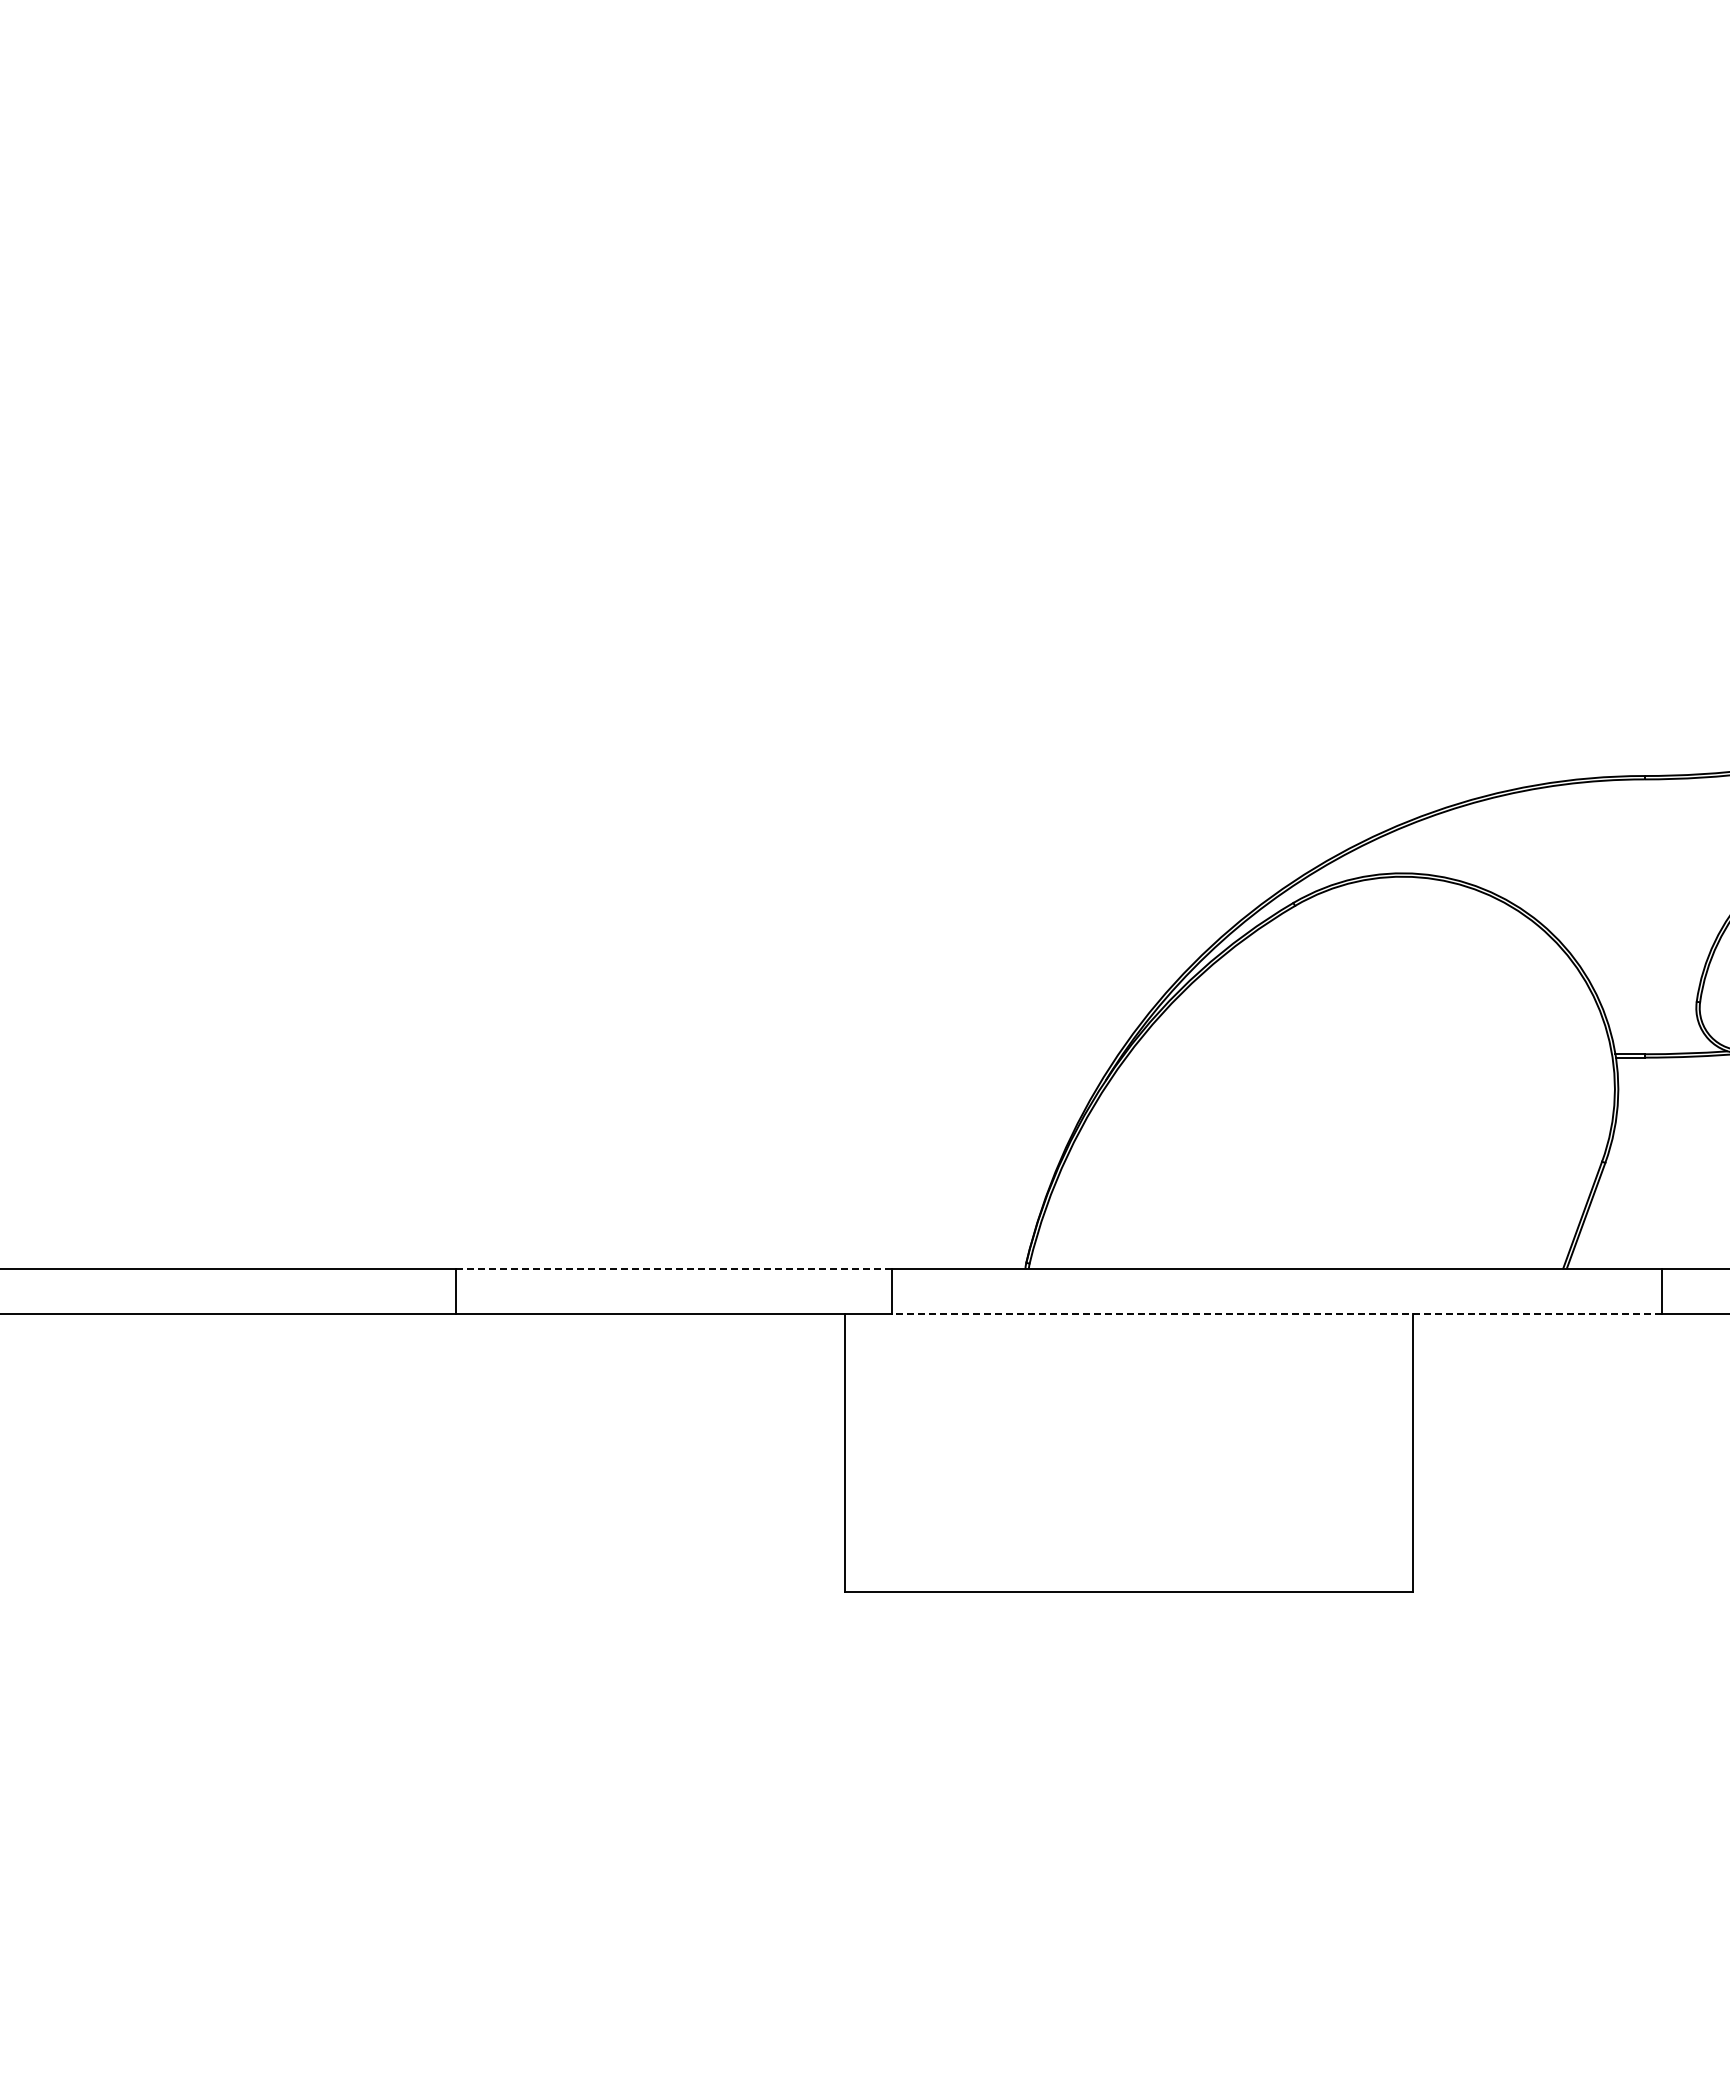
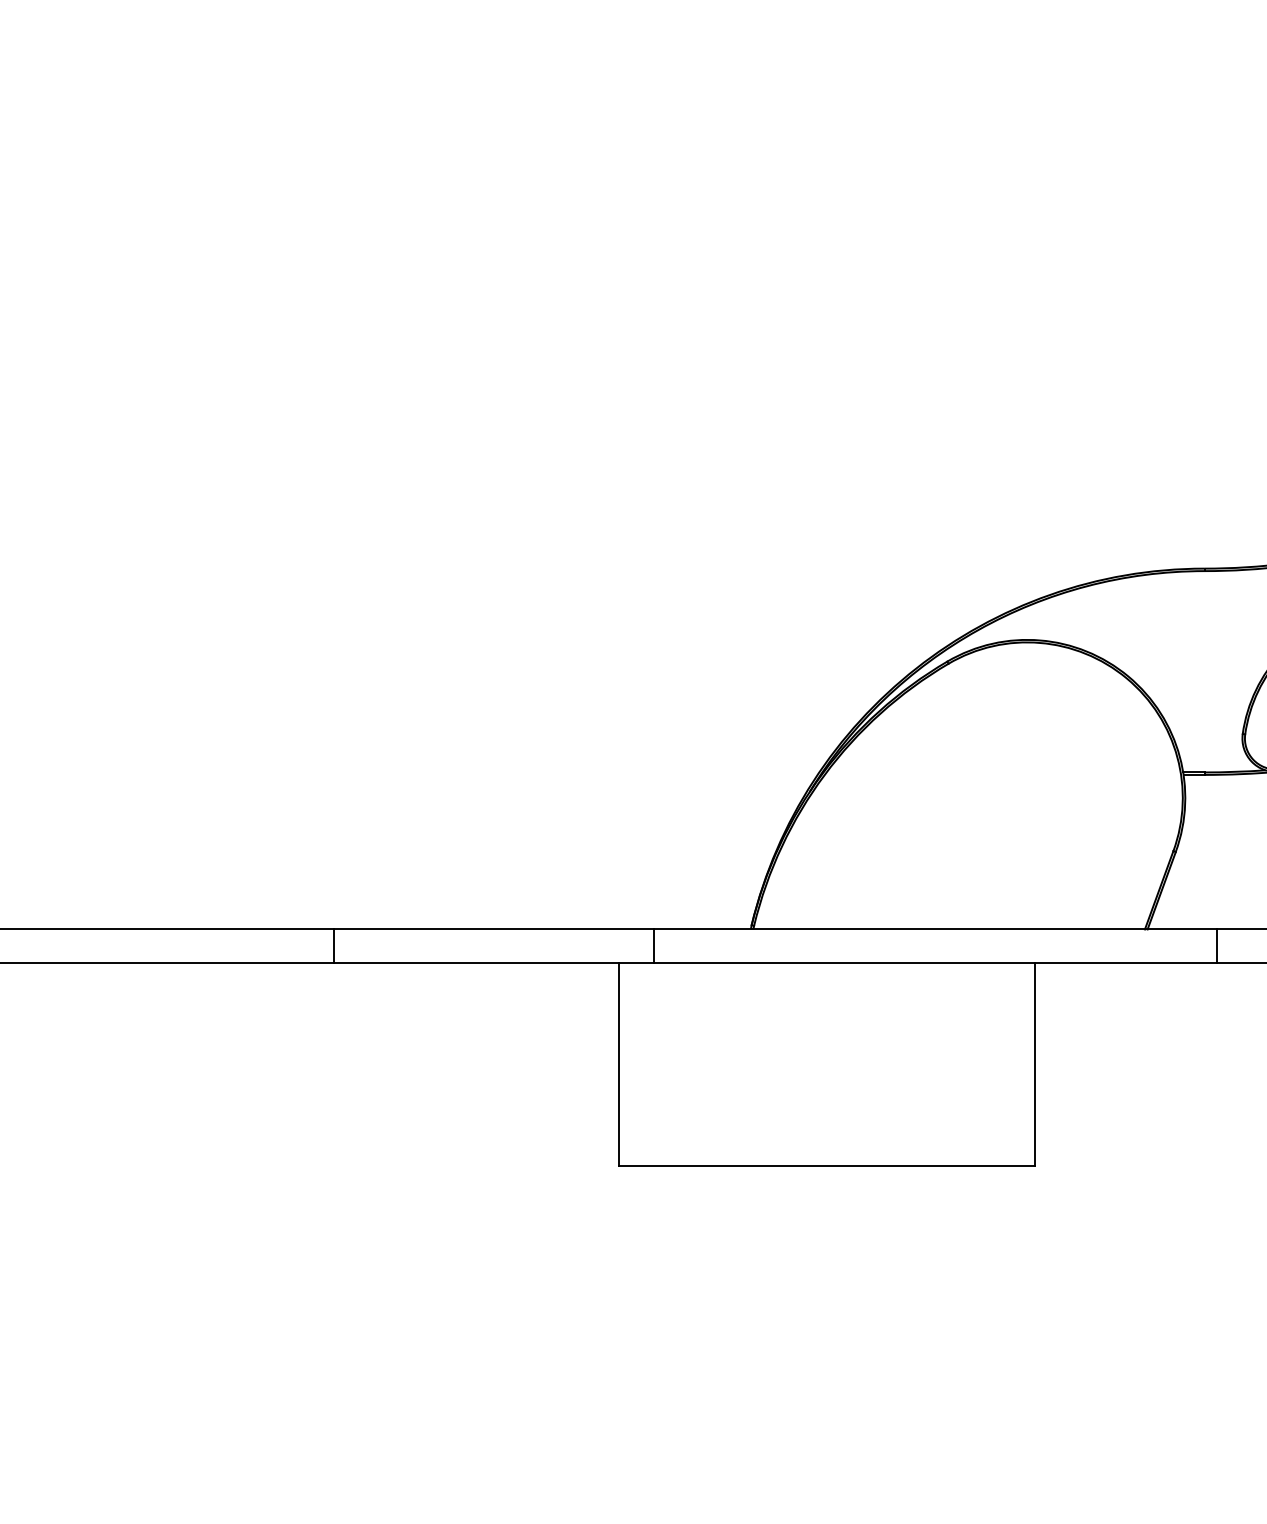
line: (673, 1268) -> (493, 929), dashed -> solid
line: (1277, 1314) -> (935, 963), dashed -> solid

